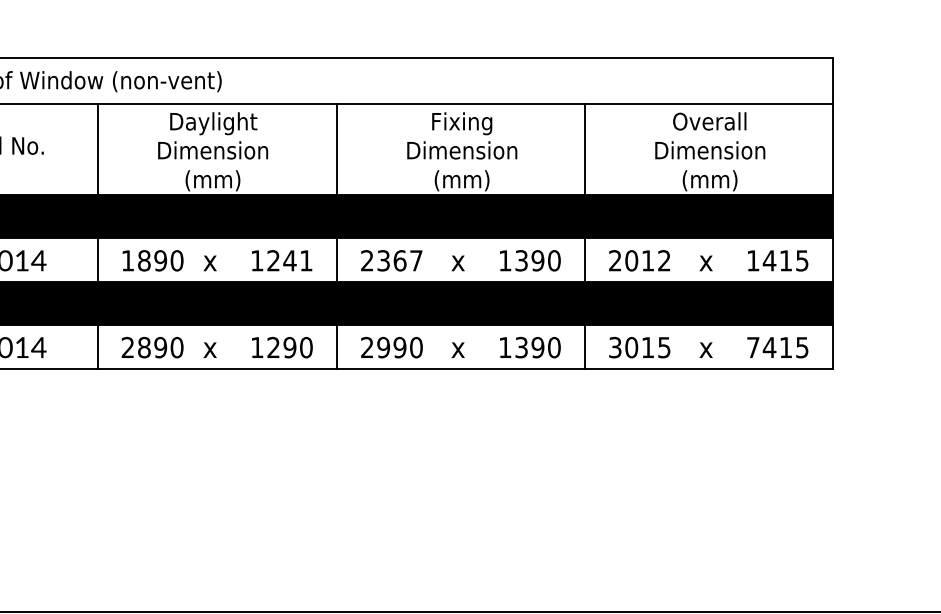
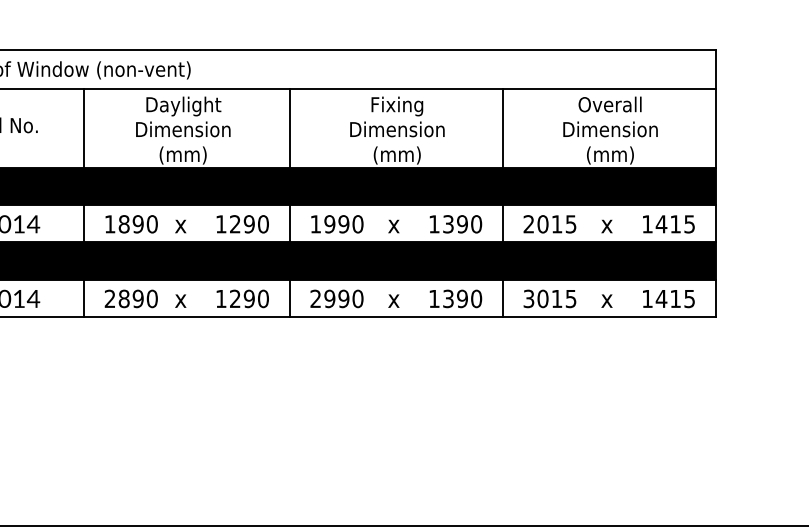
text: (297, 261) -> (255, 224), 1241 -> 1290
text: (391, 261) -> (336, 224), 2367 -> 1990
text: (663, 261) -> (570, 224), 2012 -> 2015
text: (753, 347) -> (647, 298), 7415 -> 1415

